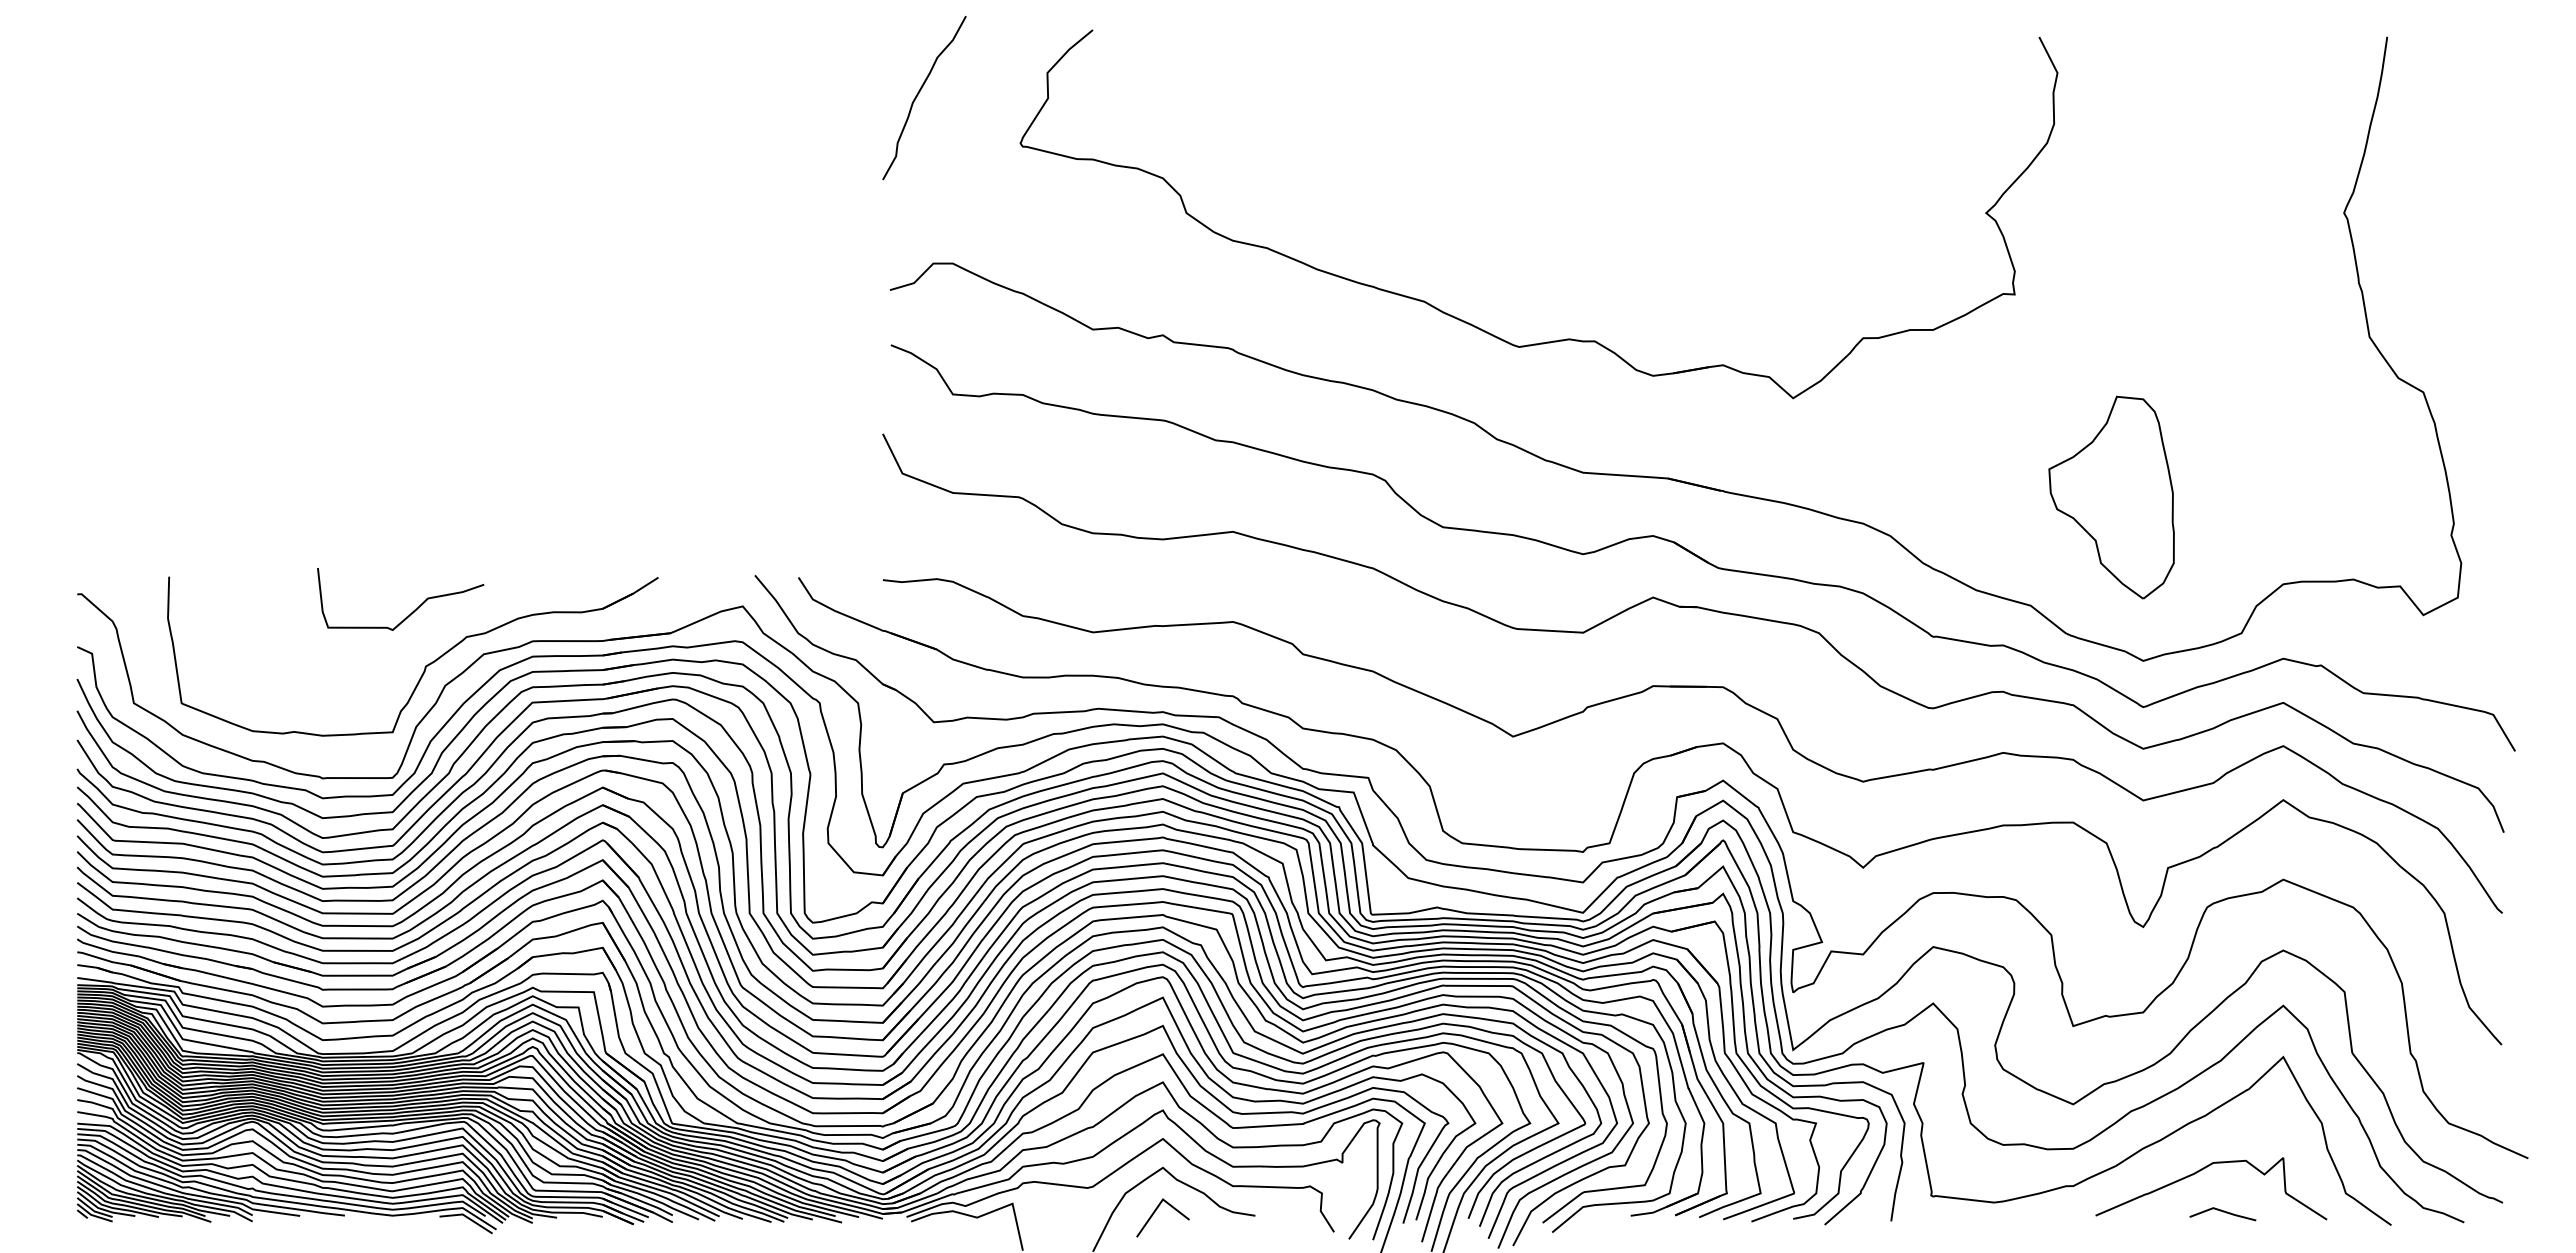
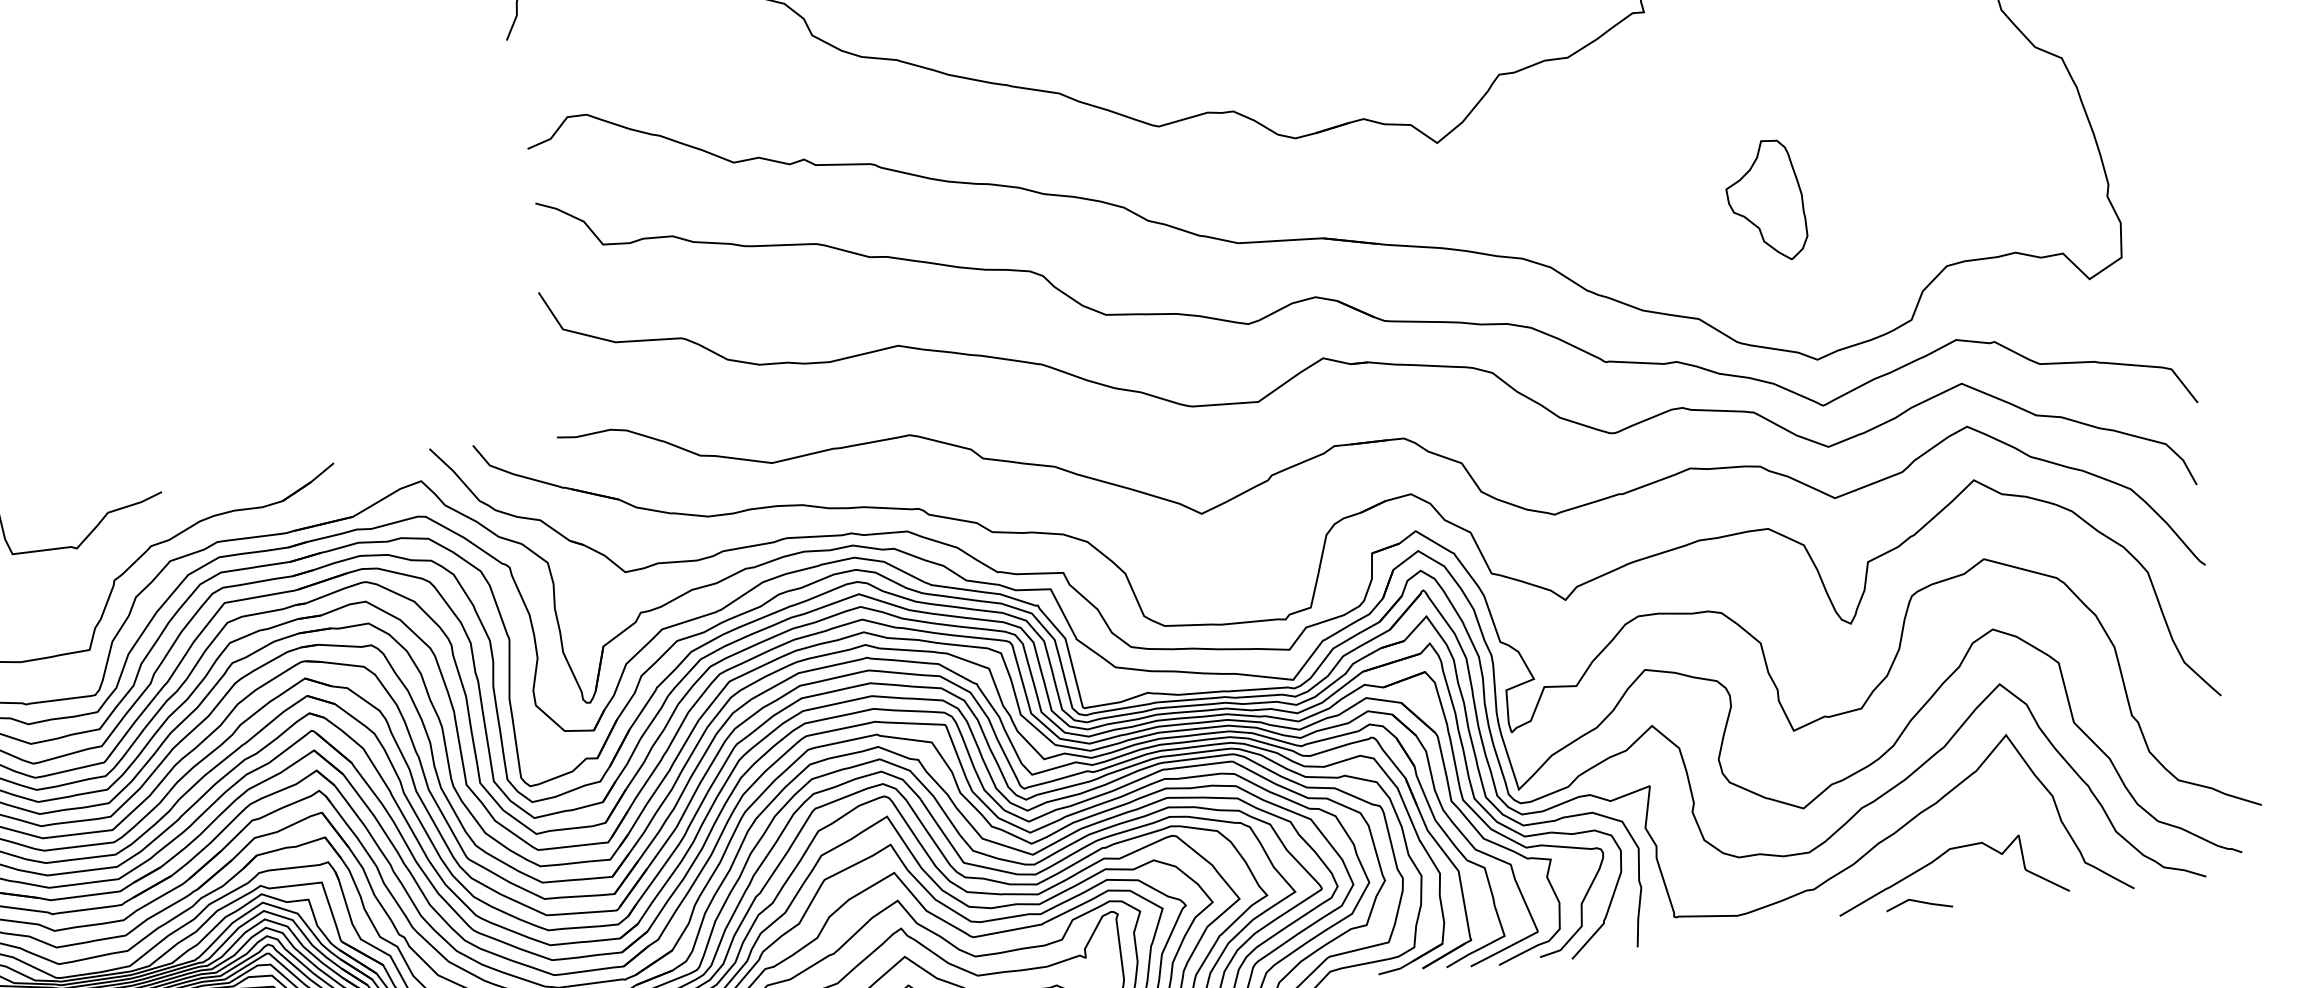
part: (2111, 497) -> (1765, 201), size x0.6
line: (2223, 1212) -> (1919, 902), moved

